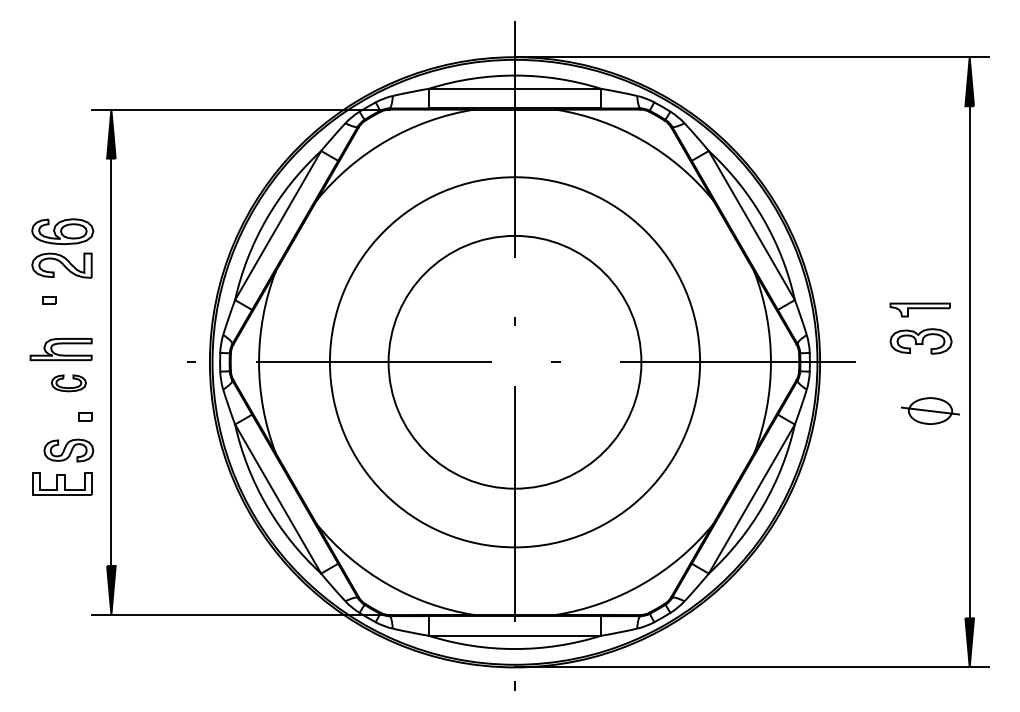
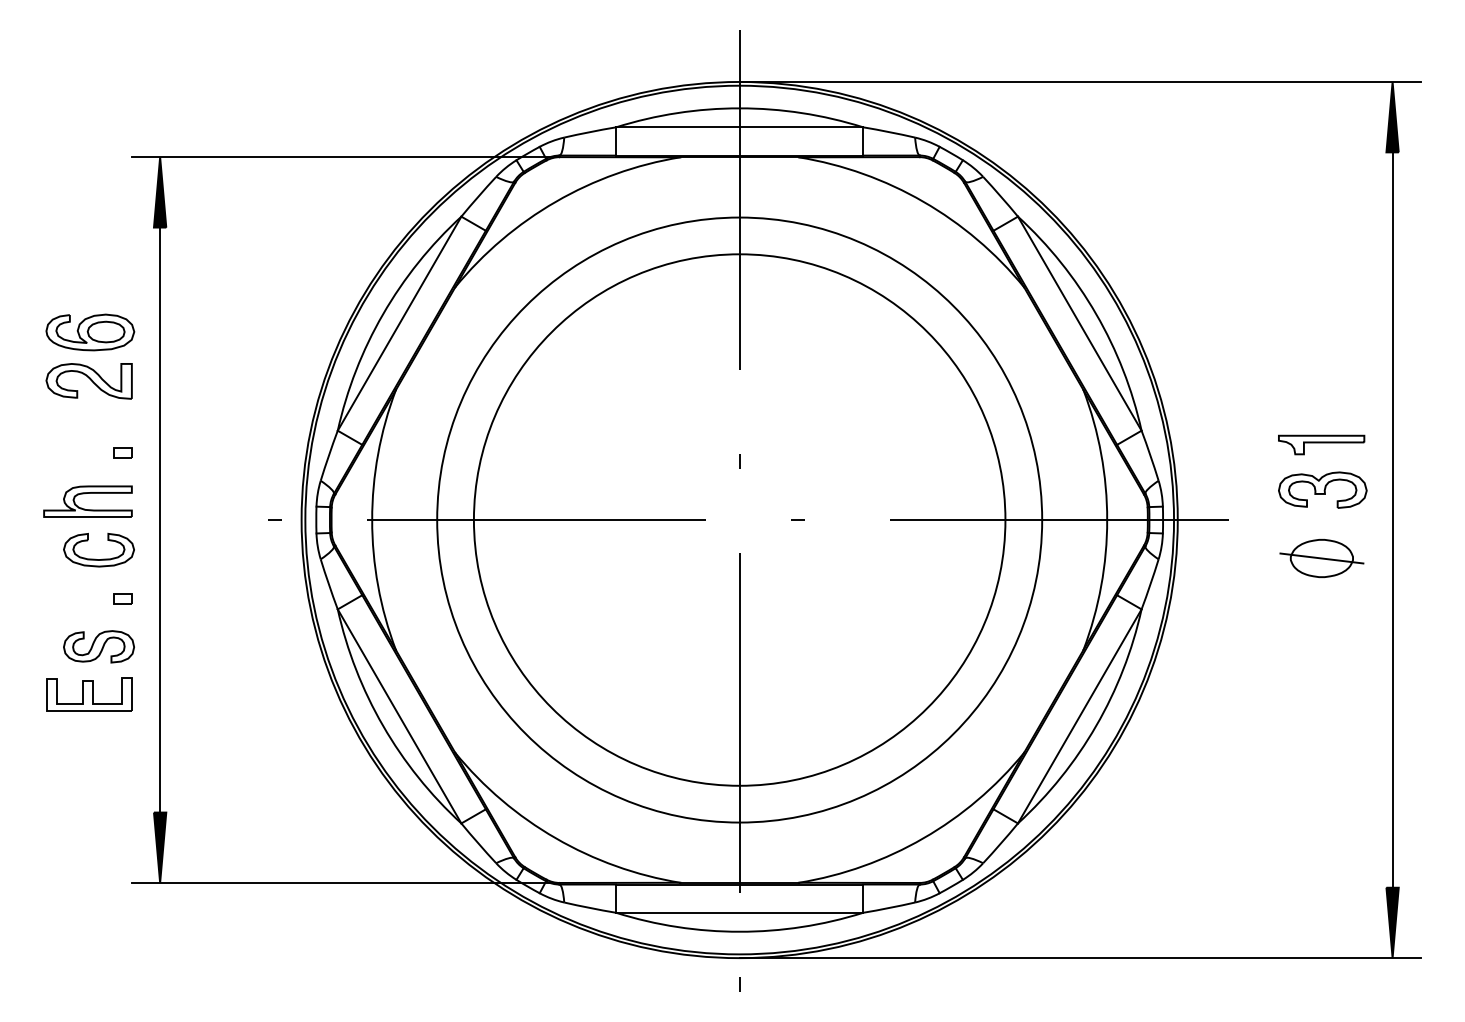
part: (49, 300) -> (122, 452), moved
circle: (514, 361) -> (738, 518), size x1.67
part: (68, 383) -> (98, 550), size x1.43
part: (930, 410) -> (1321, 557), moved

